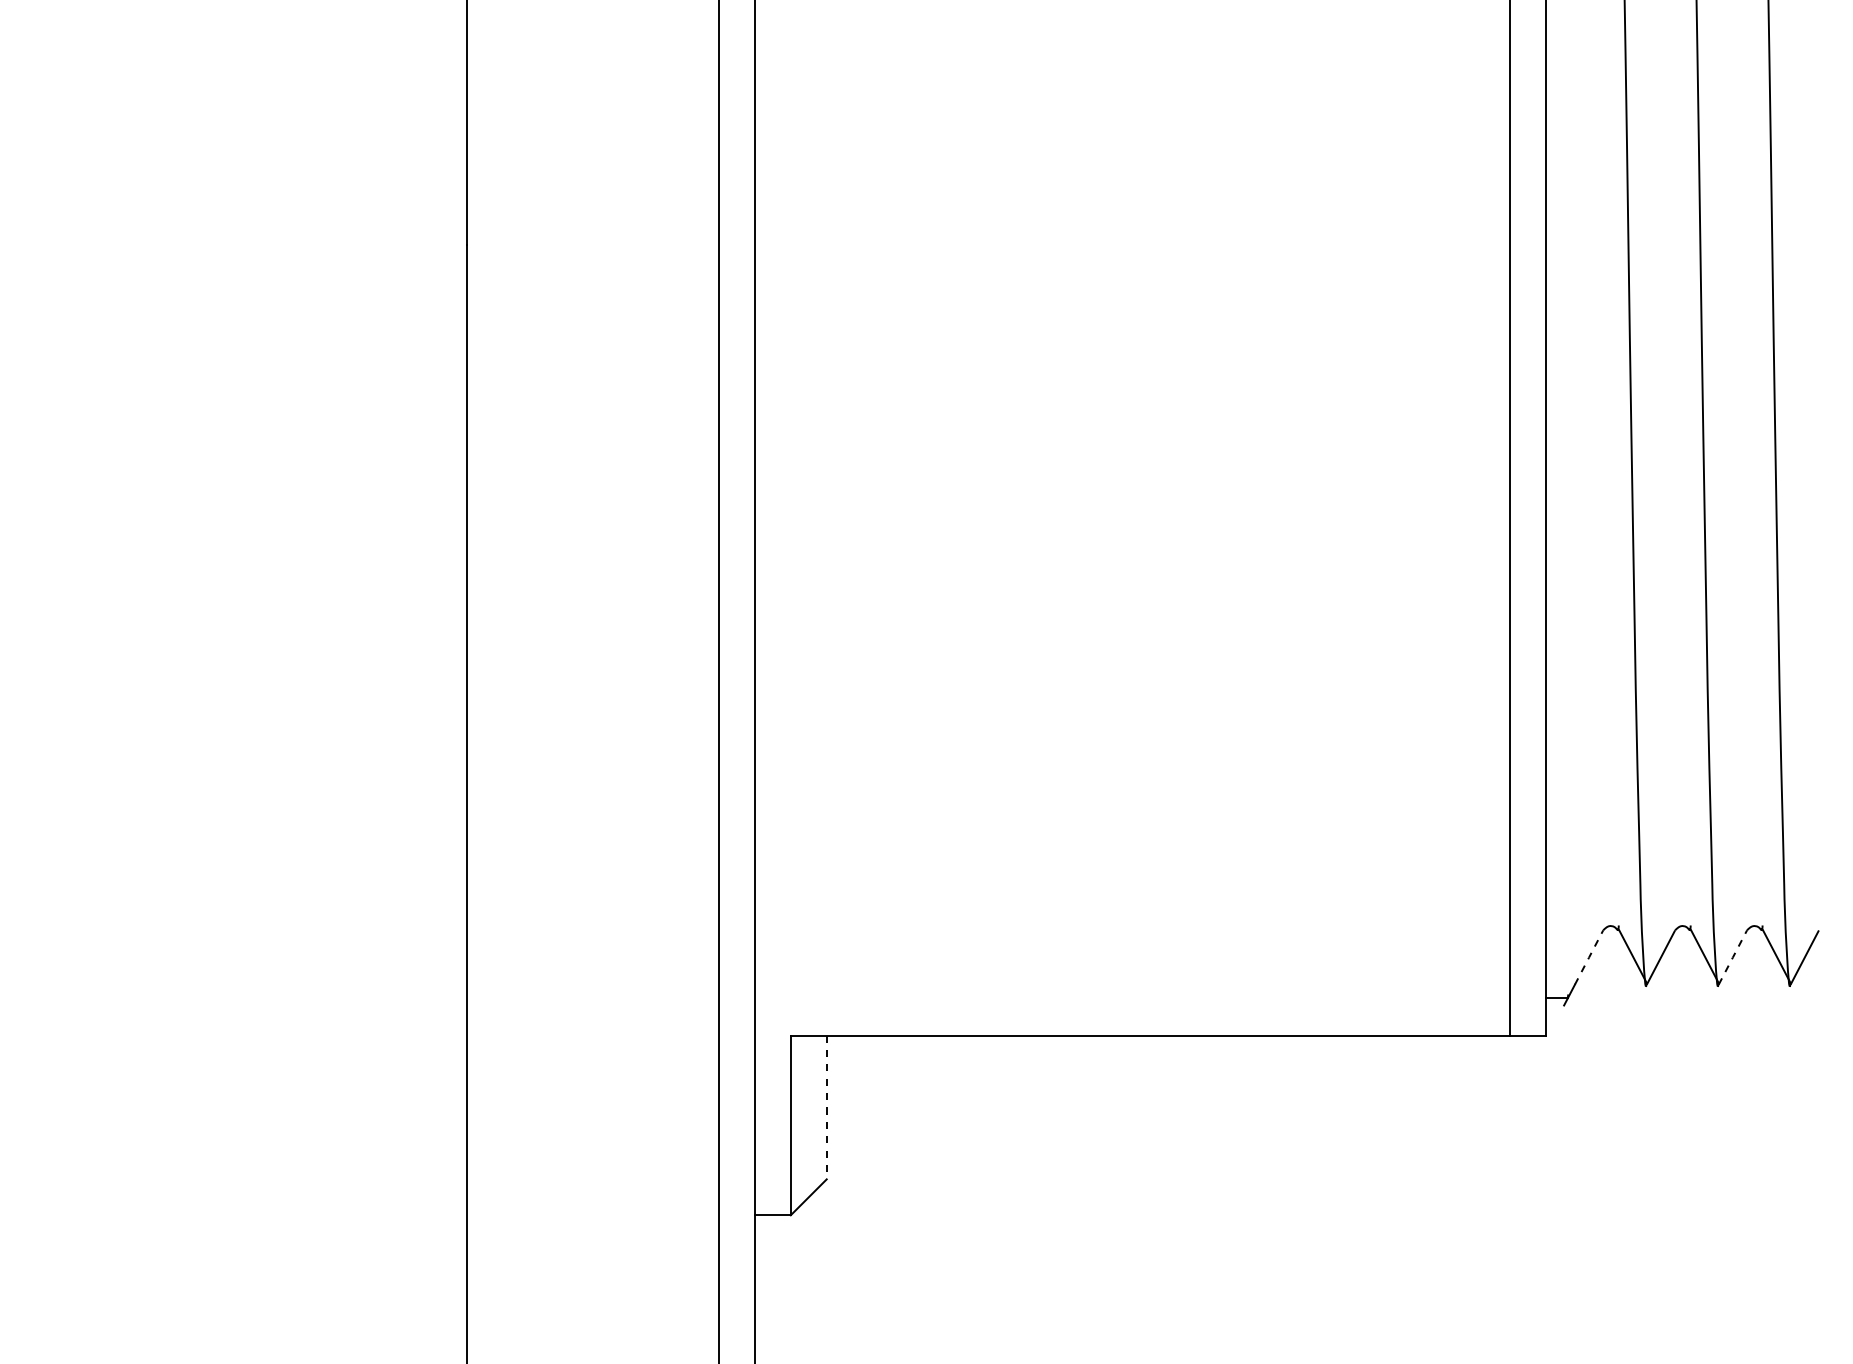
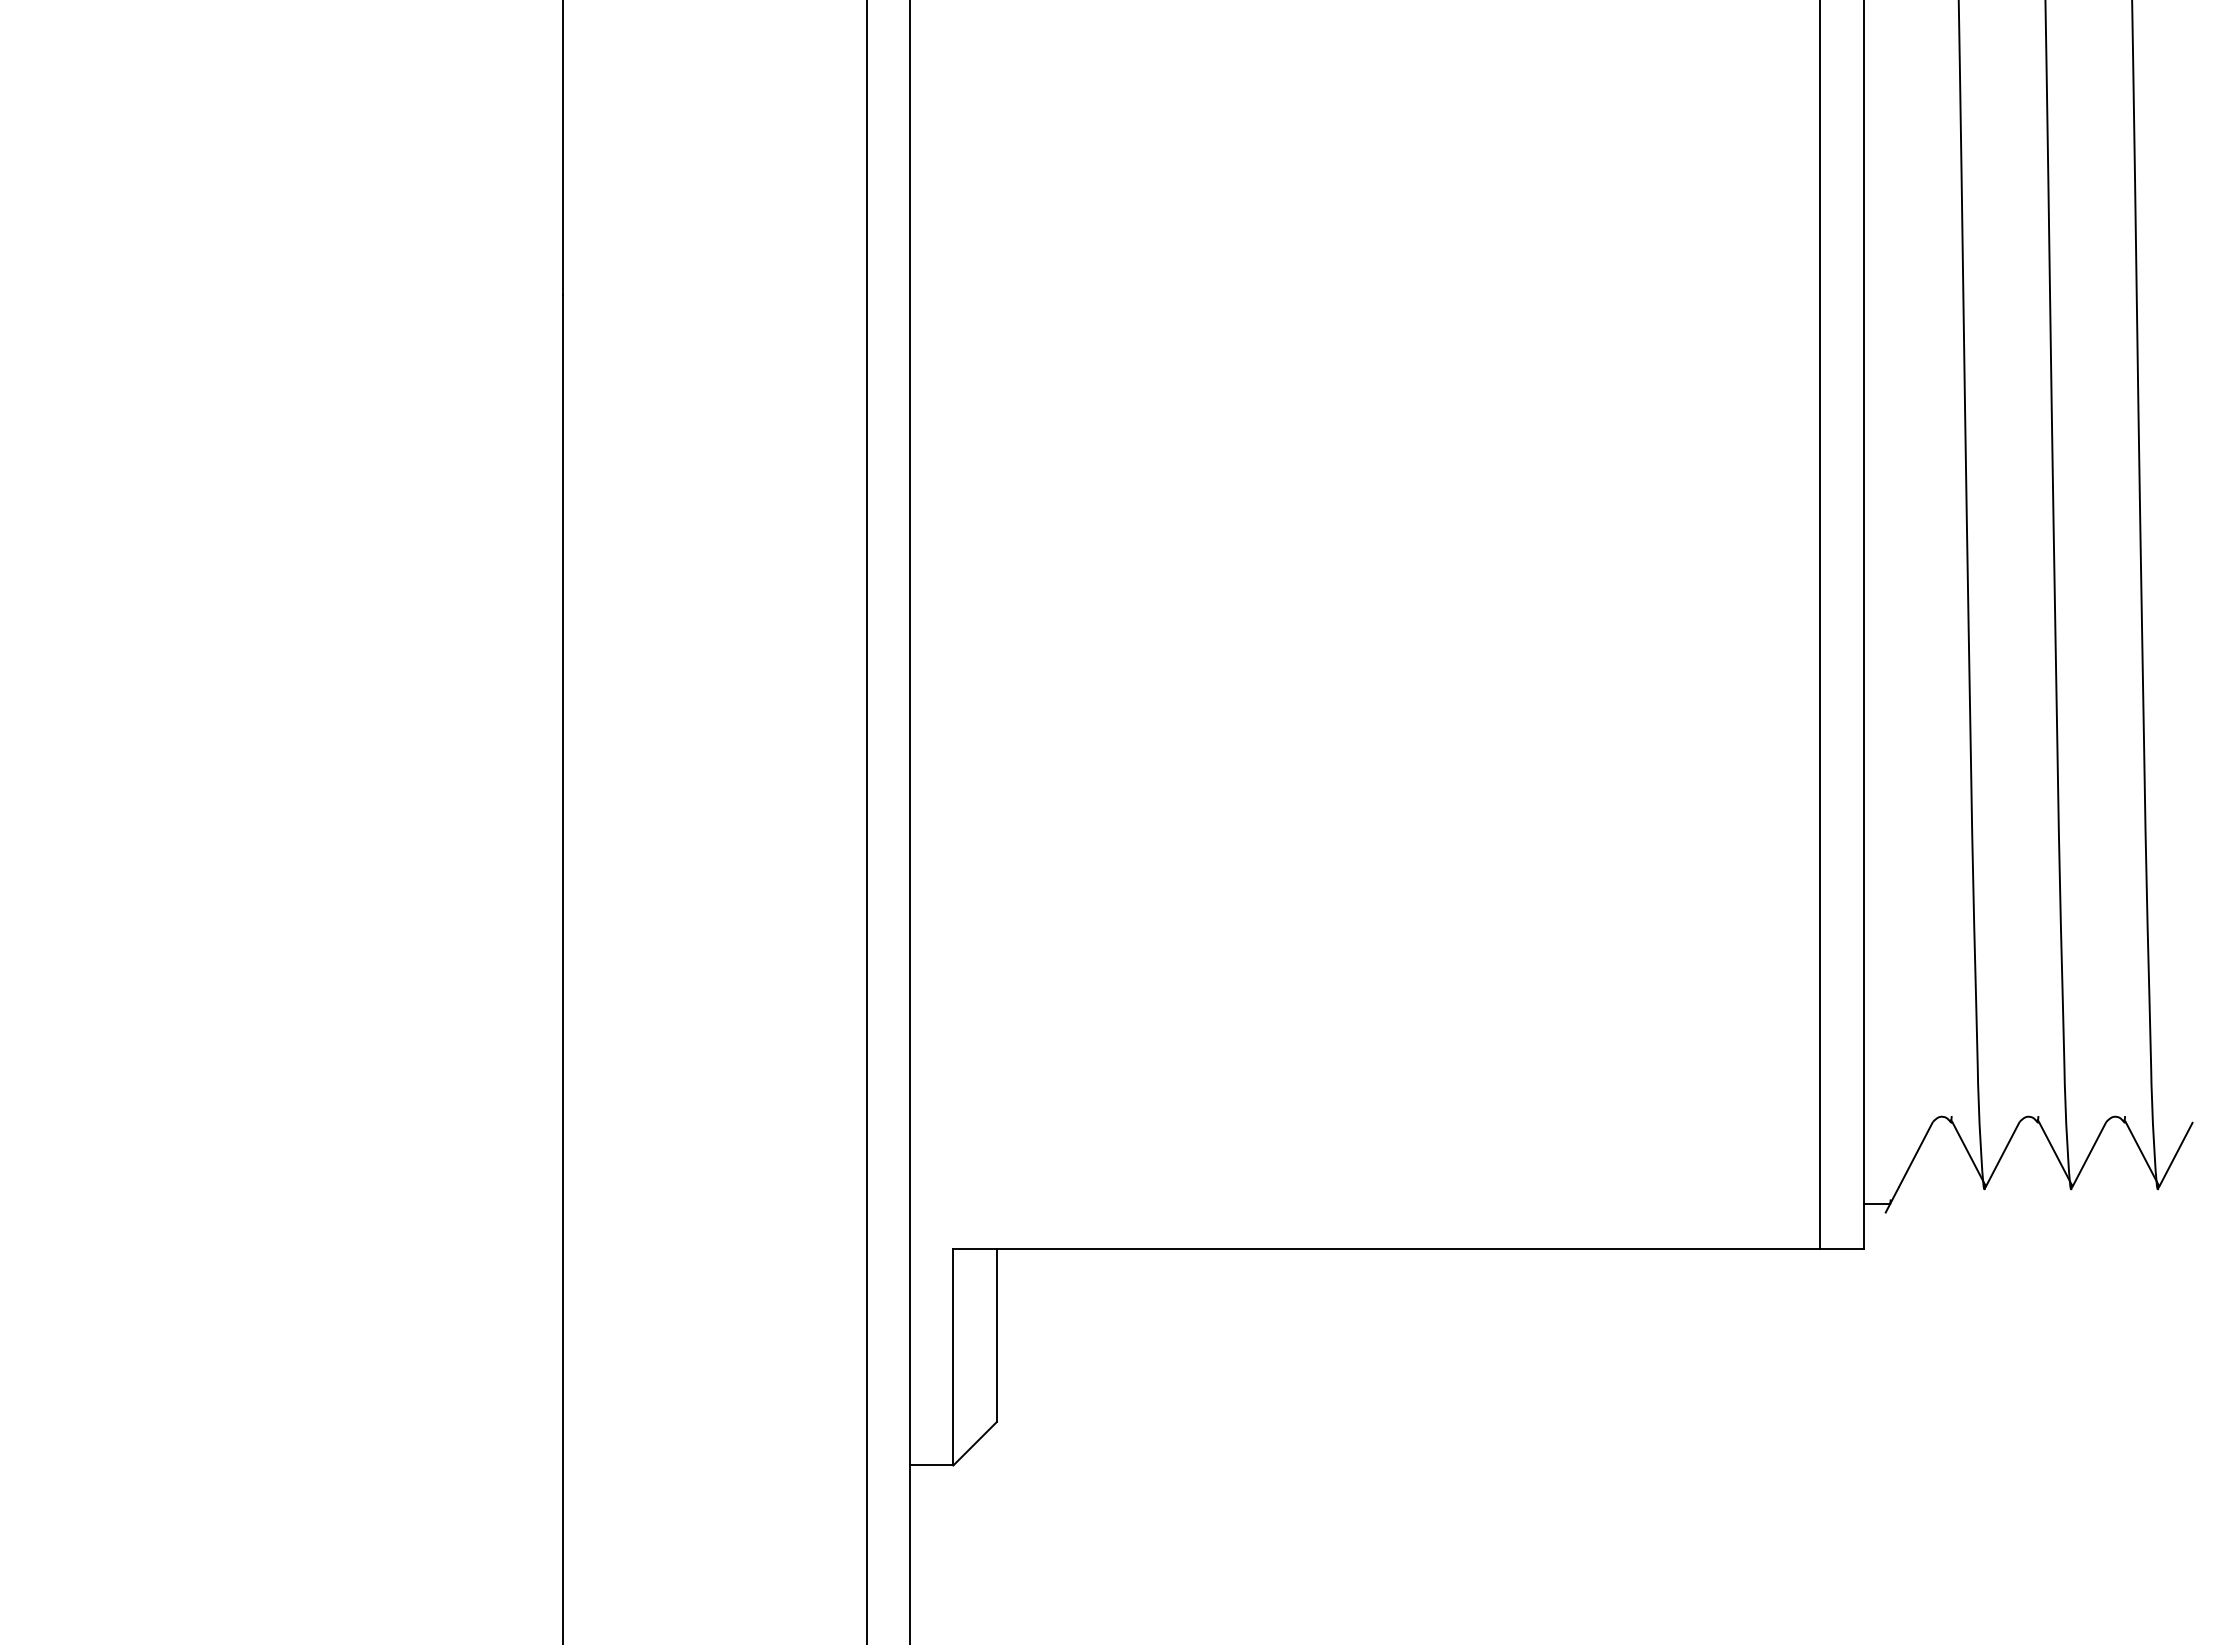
line: (1588, 957) -> (1915, 1154), dashed -> solid
line: (1733, 957) -> (2089, 1154), dashed -> solid
line: (826, 1107) -> (996, 1335), dashed -> solid

